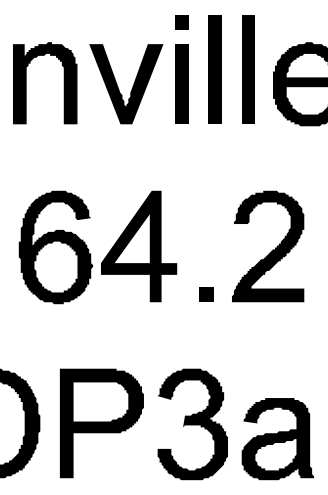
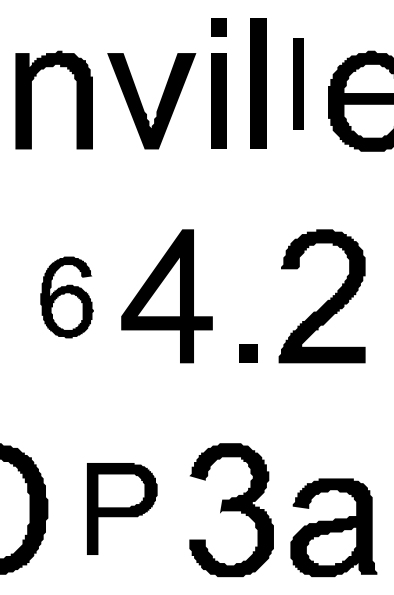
part: (248, 69) -> (298, 83), size x0.7
part: (55, 247) -> (66, 297), size x0.6
part: (101, 423) -> (121, 508), size x0.7

